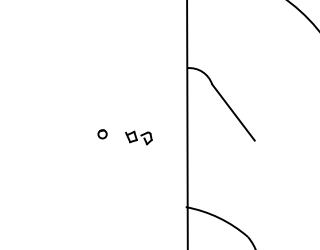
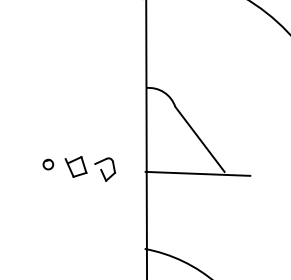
part: (138, 137) -> (89, 168), size x1.67
line: (231, 142) -> (197, 174), added

